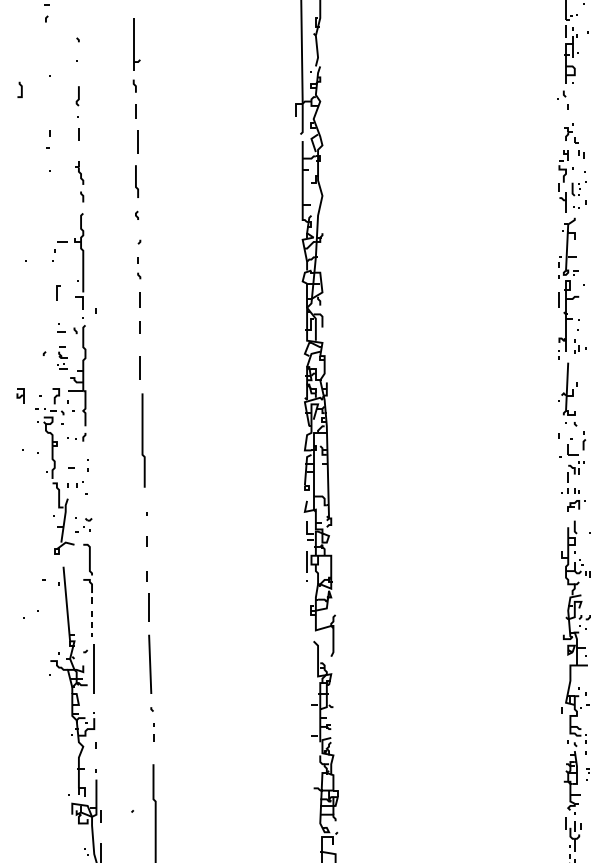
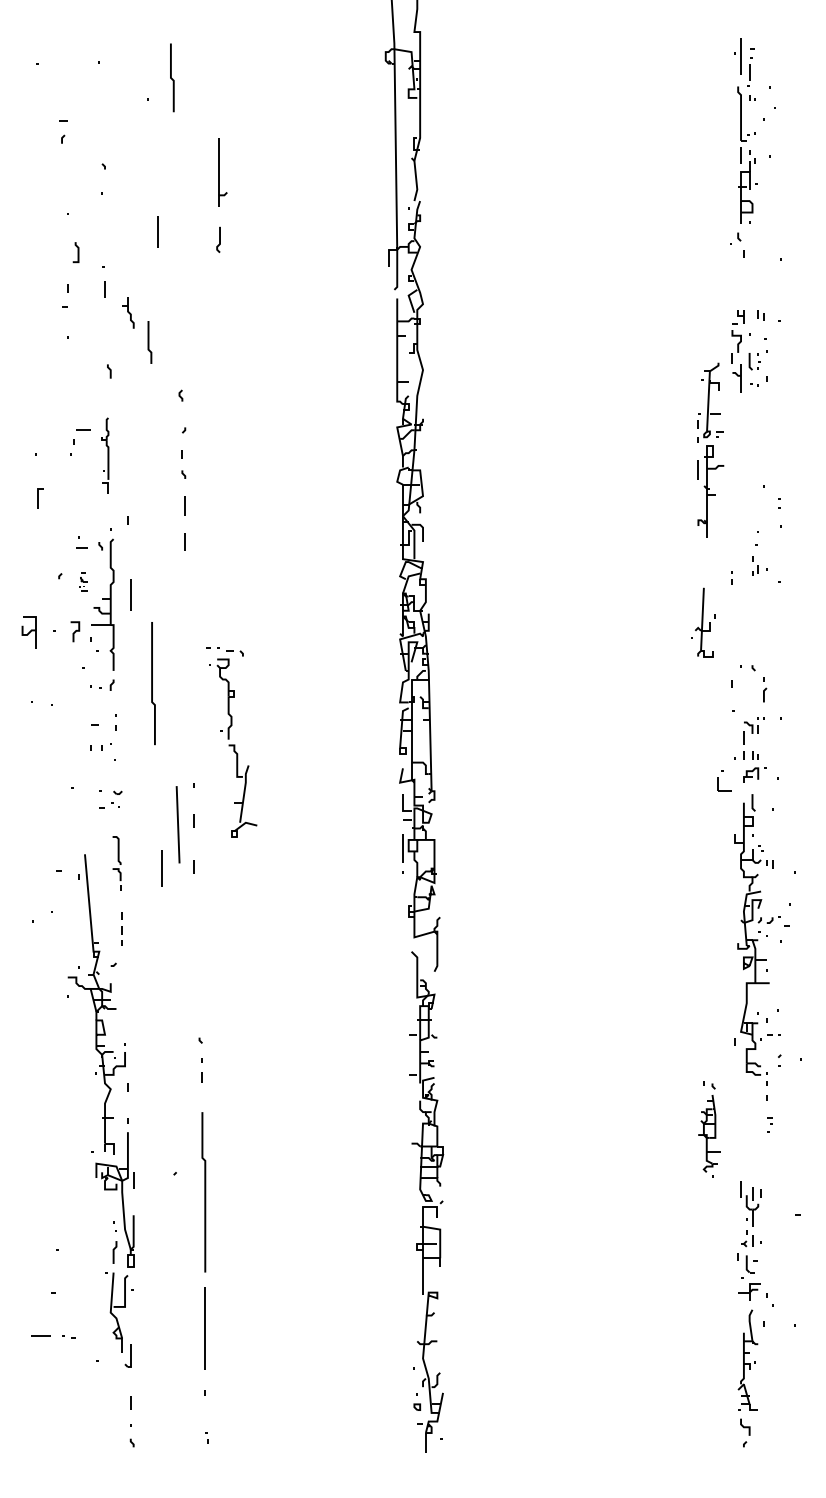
part: (136, 44) -> (222, 172), moved
line: (134, 85) -> (177, 226), removed
line: (21, 89) -> (77, 252), moved
line: (78, 95) -> (219, 239), moved
line: (135, 111) -> (179, 259), removed
part: (570, 133) -> (747, 288), removed
line: (137, 141) -> (157, 231), moved
part: (79, 172) -> (128, 312), moved
line: (136, 181) -> (149, 342), moved
part: (78, 261) -> (104, 455), size x0.6
part: (568, 284) -> (710, 449), moved
line: (57, 293) -> (38, 498), moved
part: (62, 357) -> (83, 581), size x0.6
line: (139, 367) -> (130, 594), moved
part: (567, 389) -> (703, 622), moved
part: (20, 396) -> (28, 631), size x1.6
line: (142, 440) -> (152, 683), moved
part: (573, 446) -> (724, 780), moved
part: (54, 481) -> (231, 742), moved
part: (87, 573) -> (116, 863), size x0.7
line: (148, 607) -> (161, 868), moved
line: (149, 664) -> (177, 824), moved
line: (93, 668) -> (124, 987), removed
part: (572, 777) -> (709, 1129), moved

